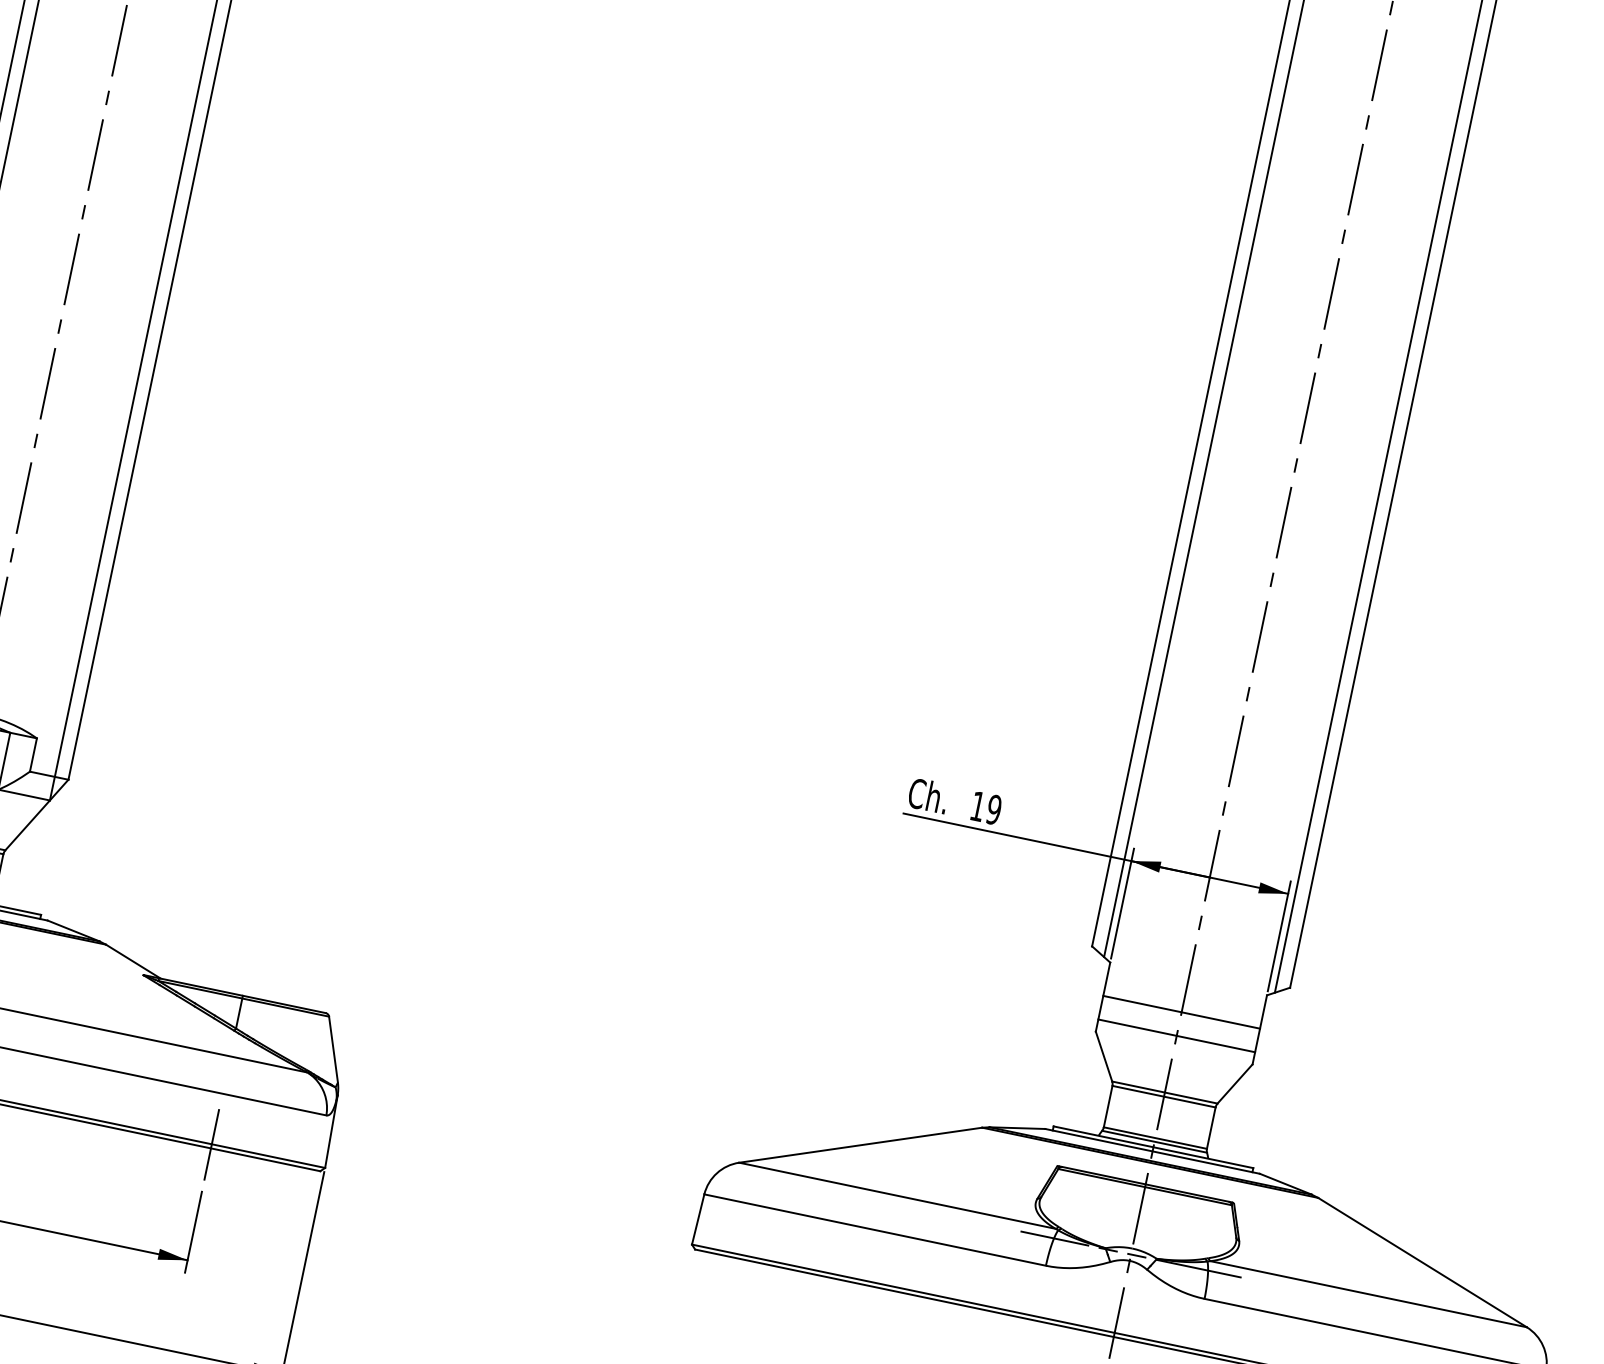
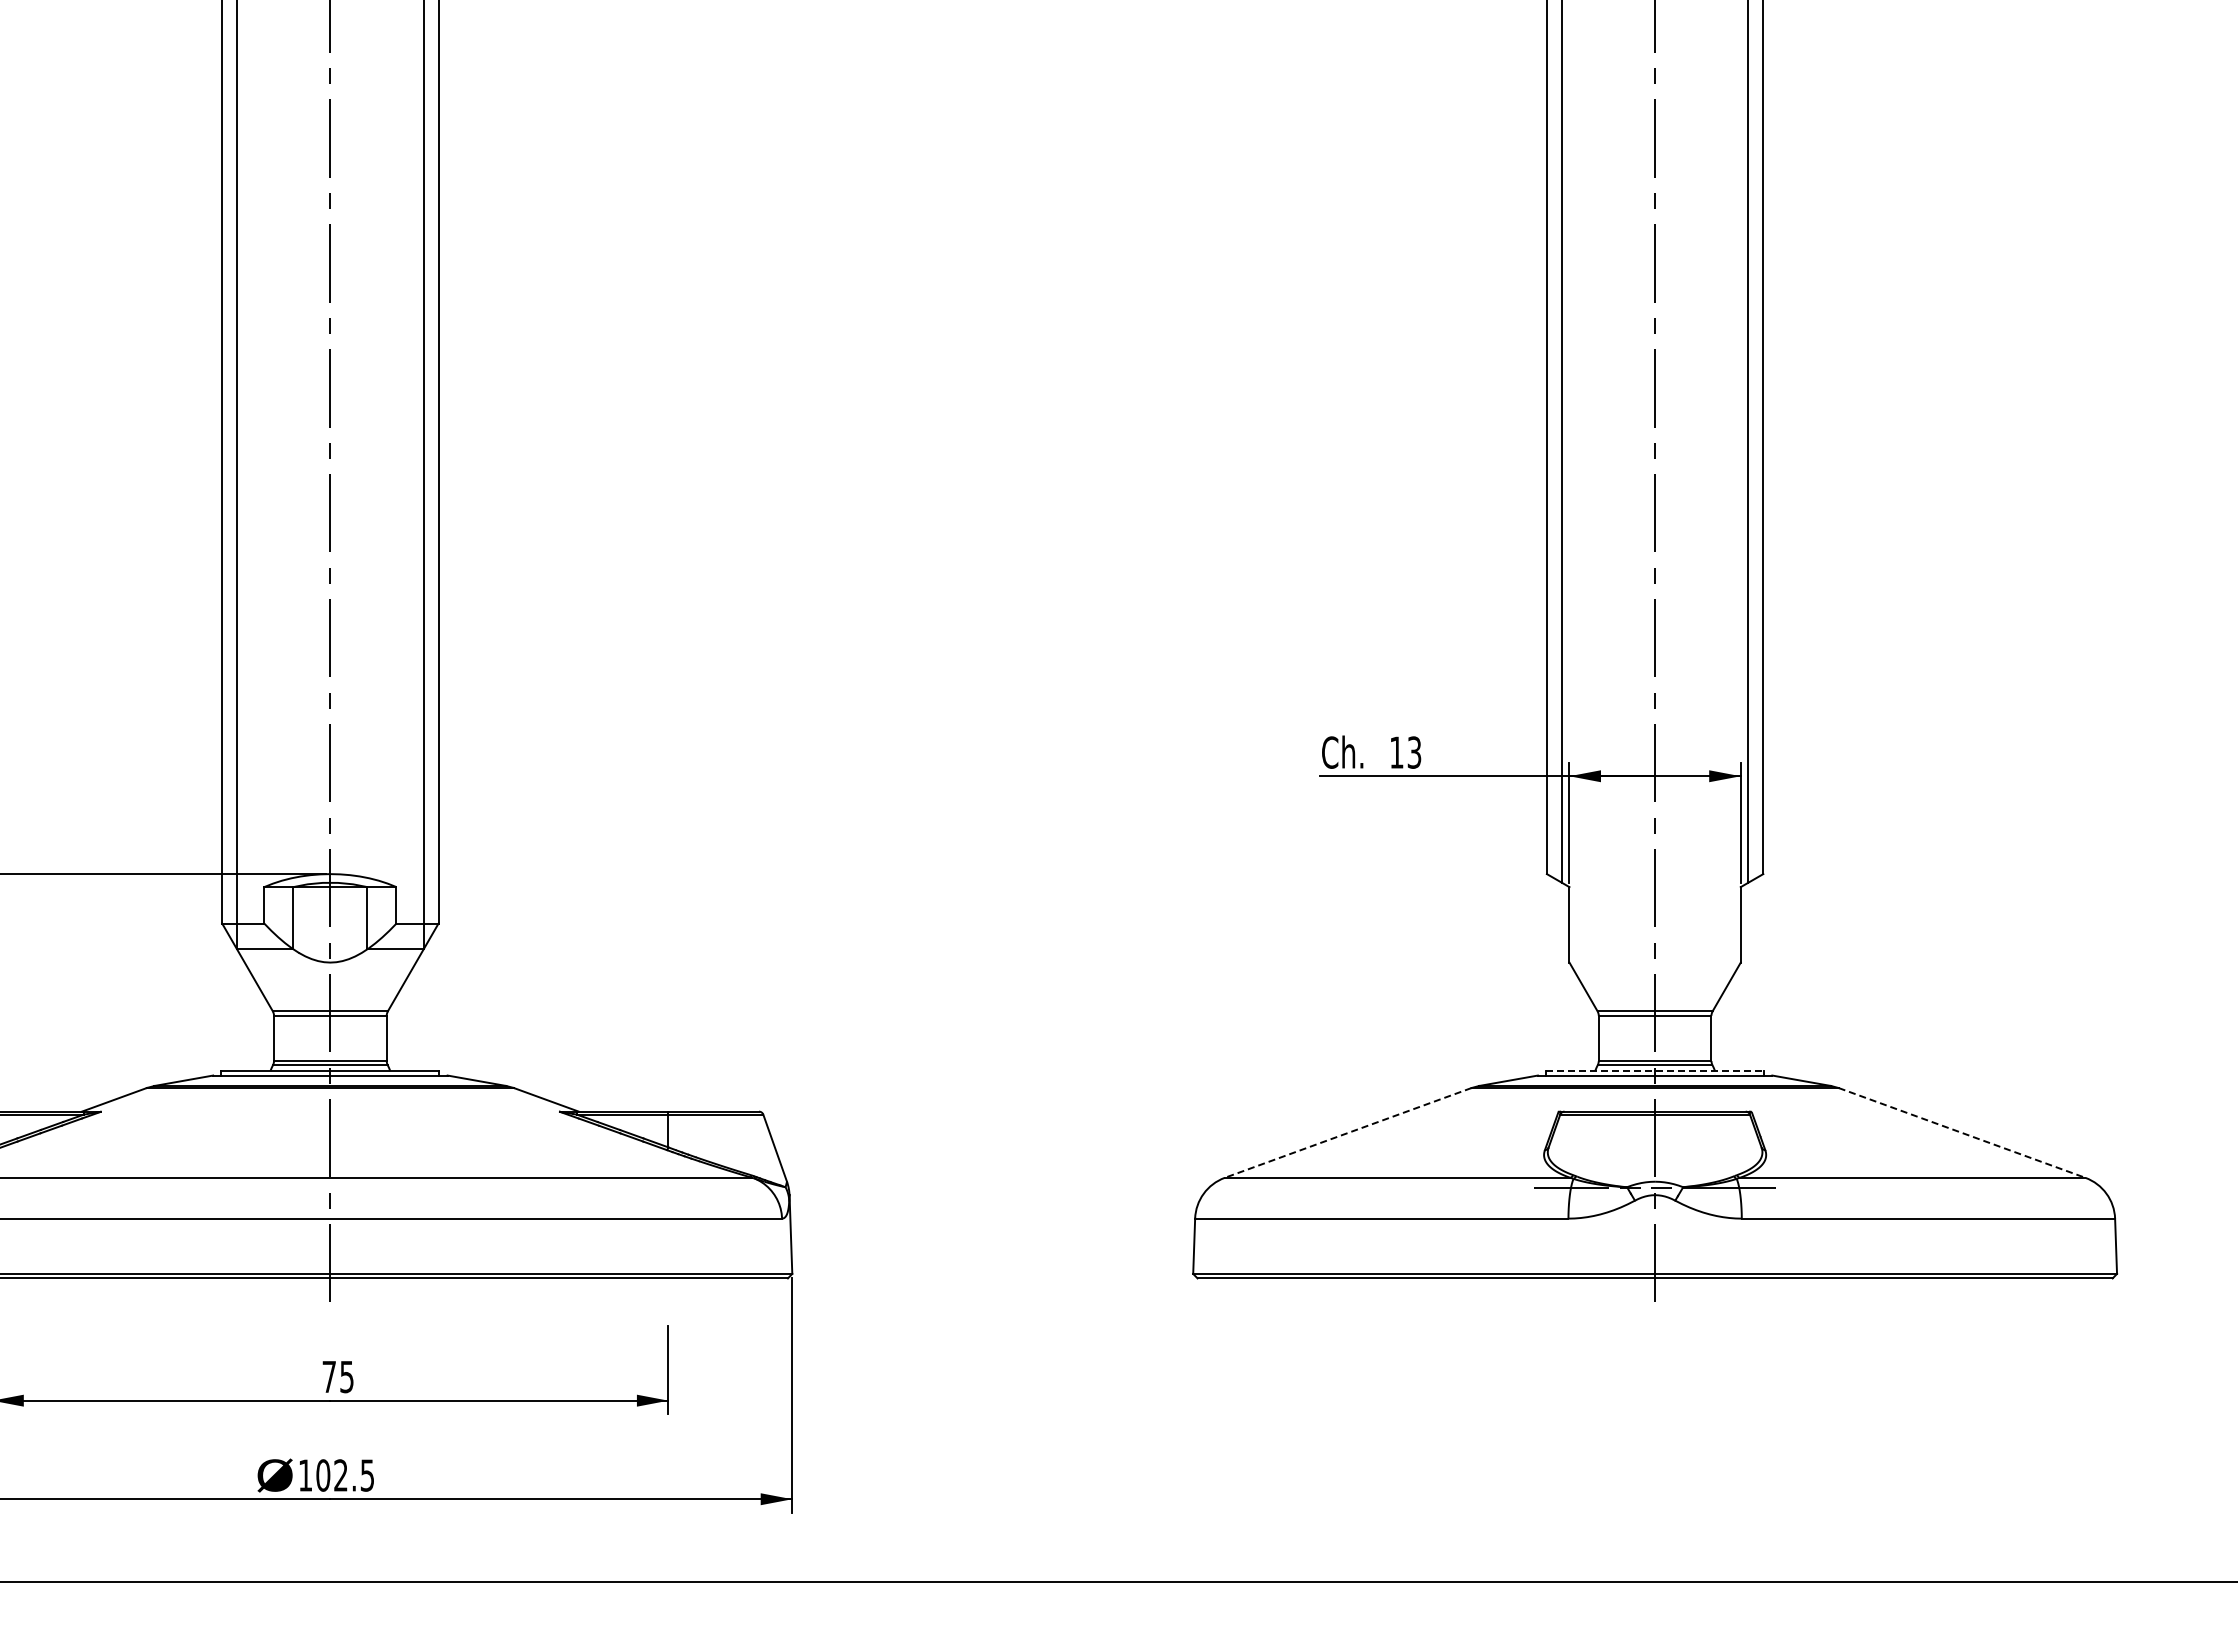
text: (994, 809) -> (1414, 752), 19 -> 13
line: (1181, 1012) -> (1654, 923), removed
line: (1176, 1035) -> (1654, 949), removed
line: (860, 1145) -> (1347, 1133), solid -> dashed
line: (1153, 1147) -> (1655, 1071), solid -> dashed
line: (211, 1148) -> (668, 1278), removed
line: (1422, 1263) -> (1962, 1133), solid -> dashed

